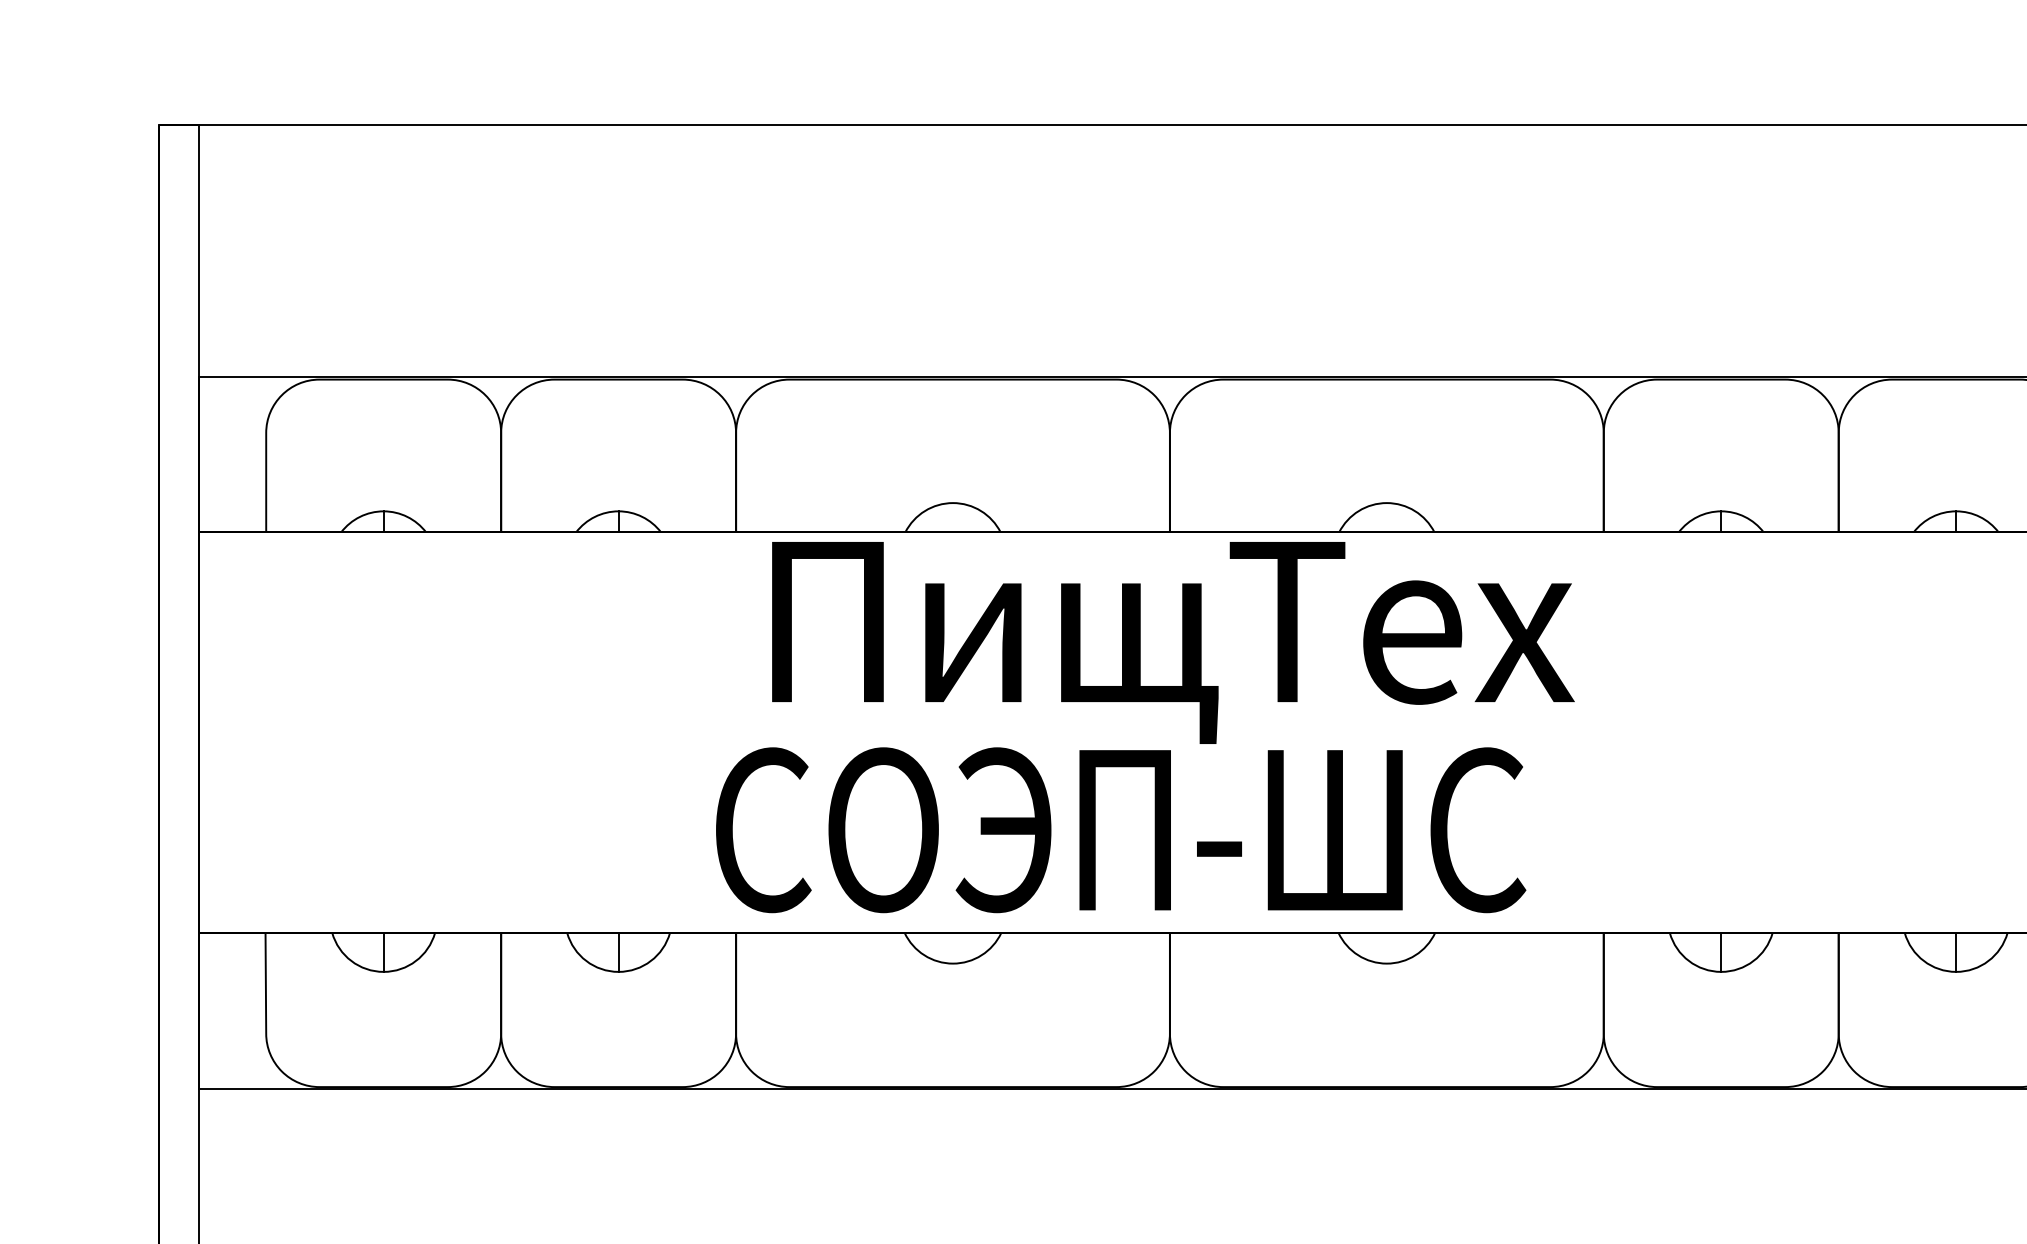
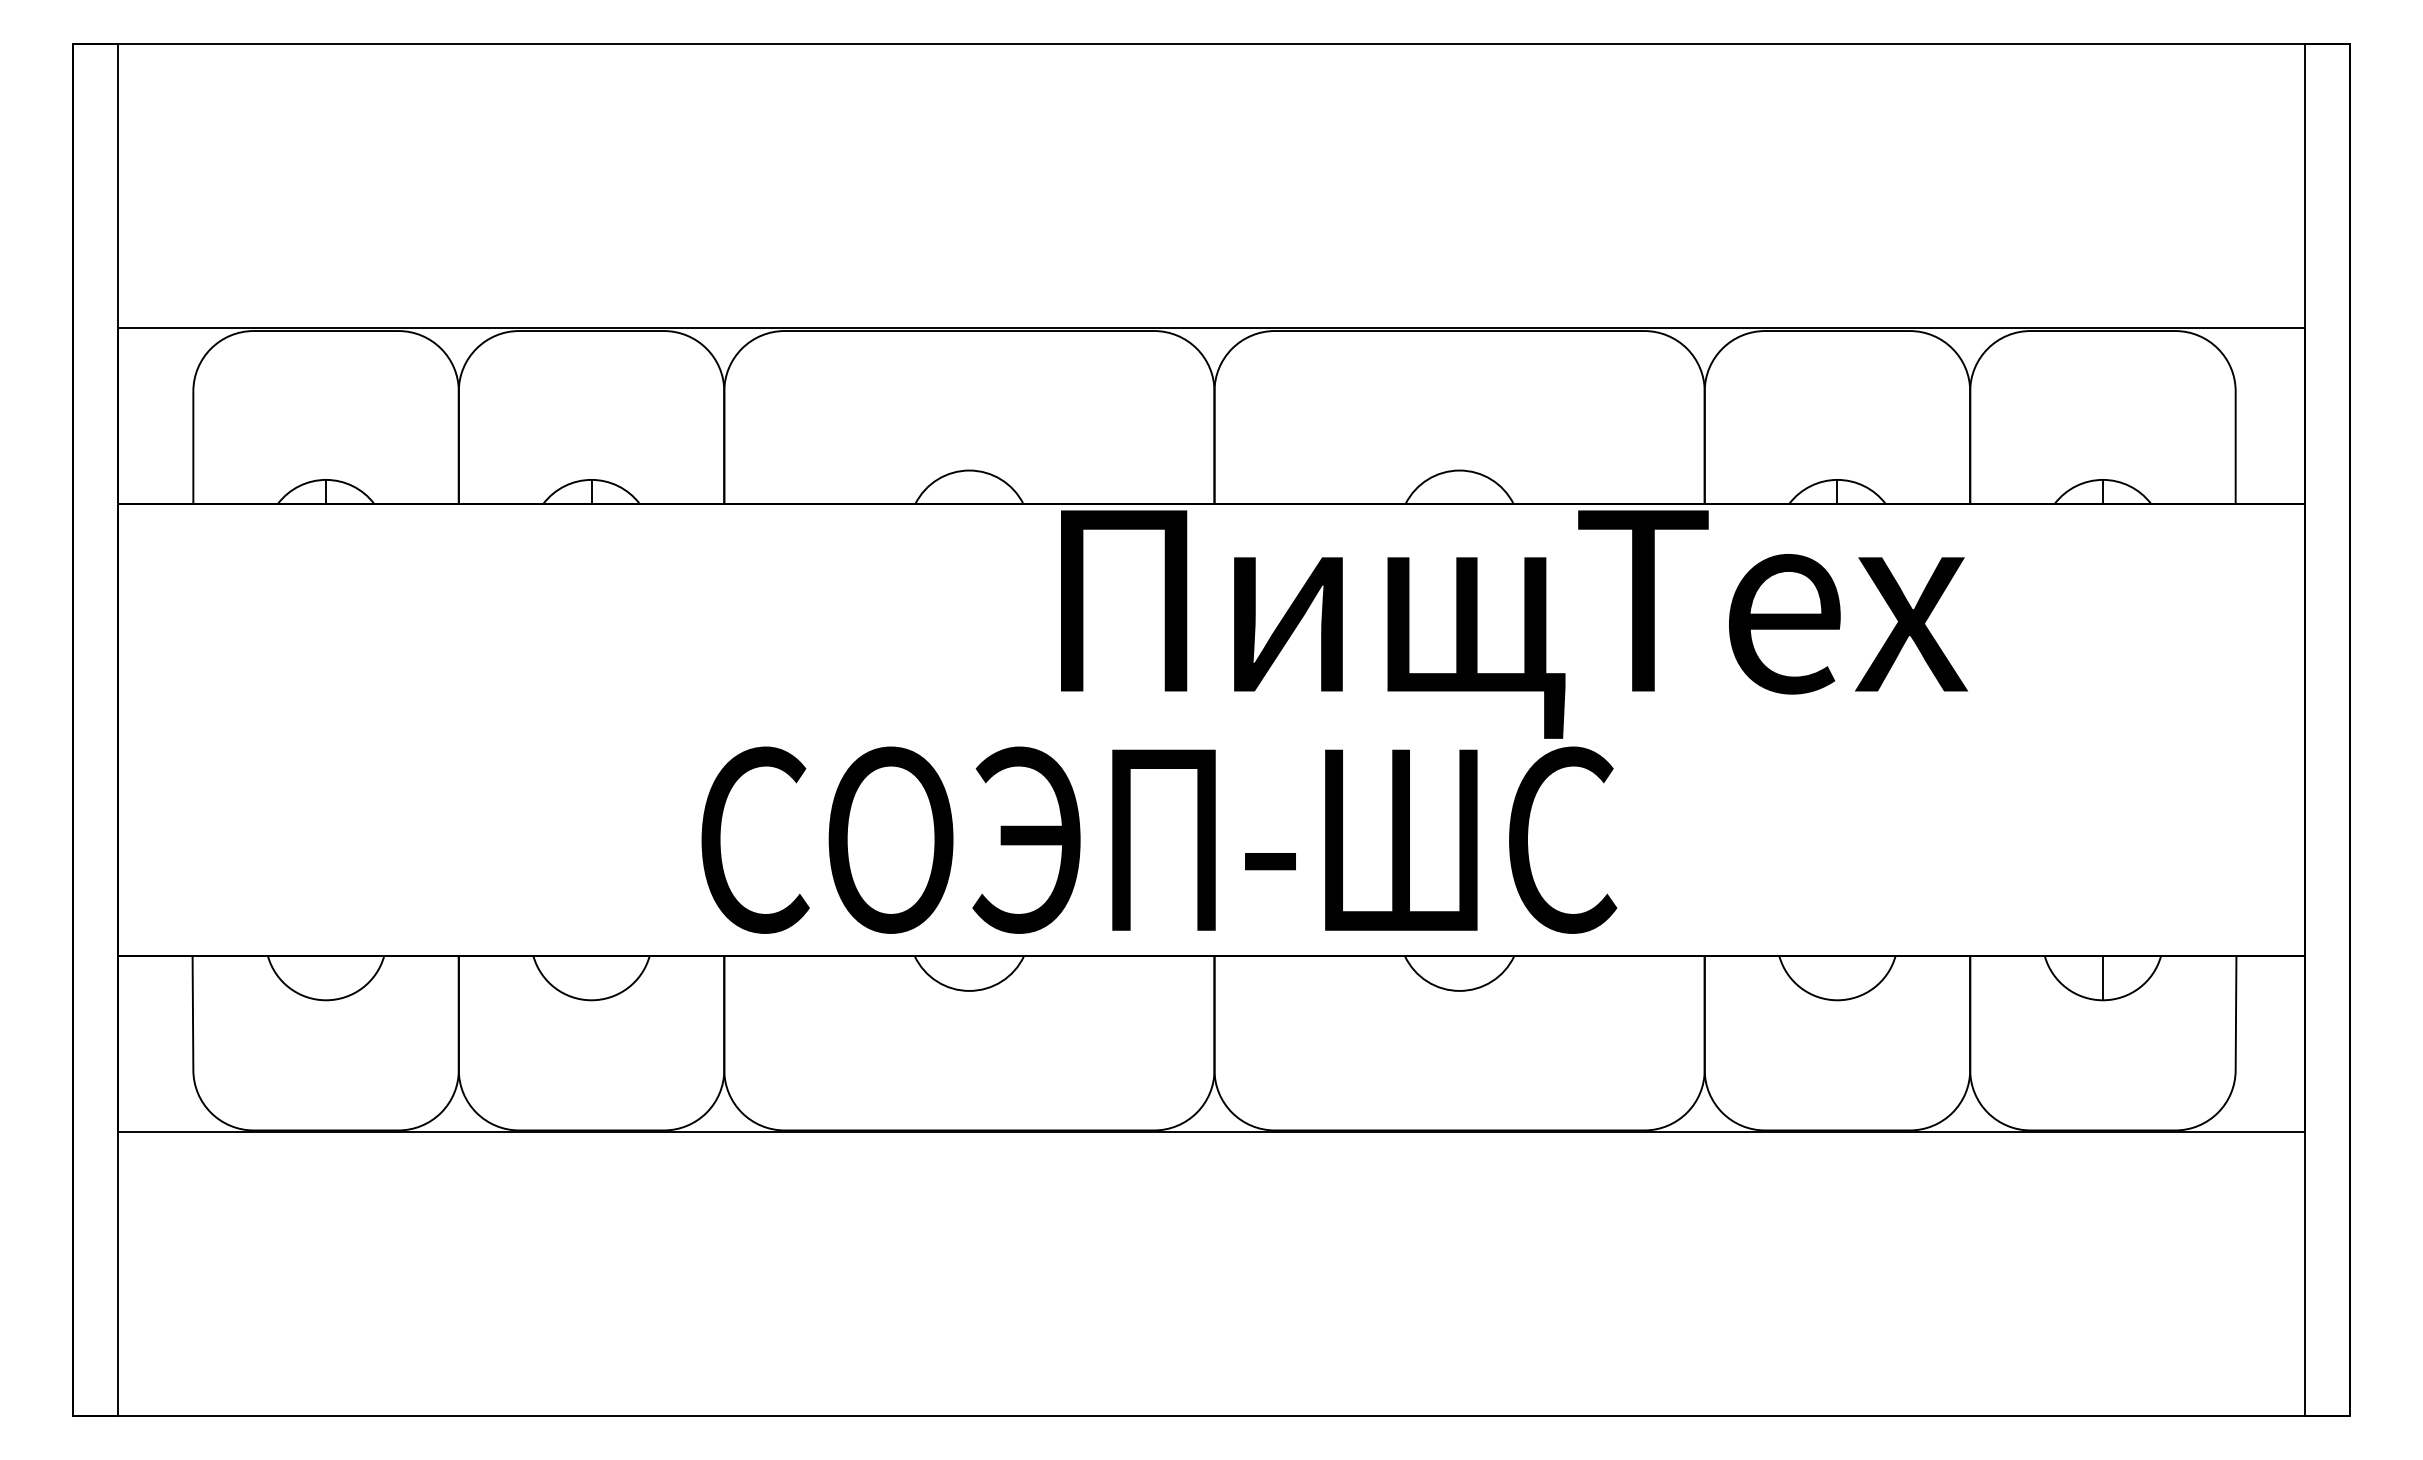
text: (1173, 642) -> (1514, 624), moved
line: (384, 952) -> (326, 978), removed
line: (618, 952) -> (591, 978), removed
line: (1721, 952) -> (1837, 978), removed

